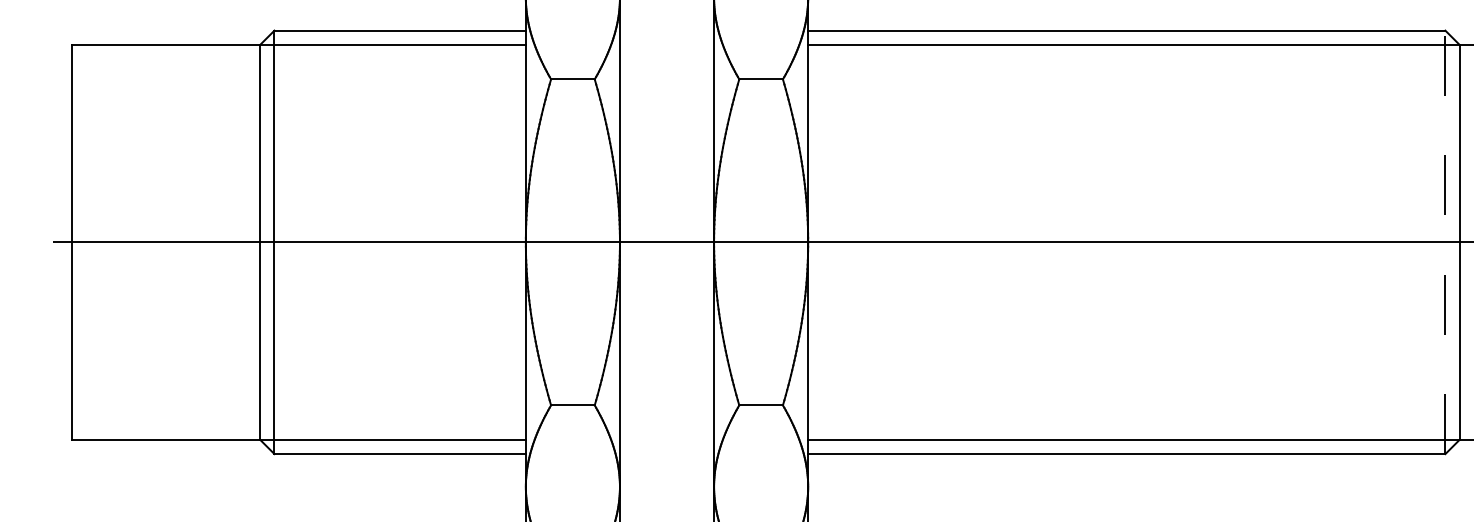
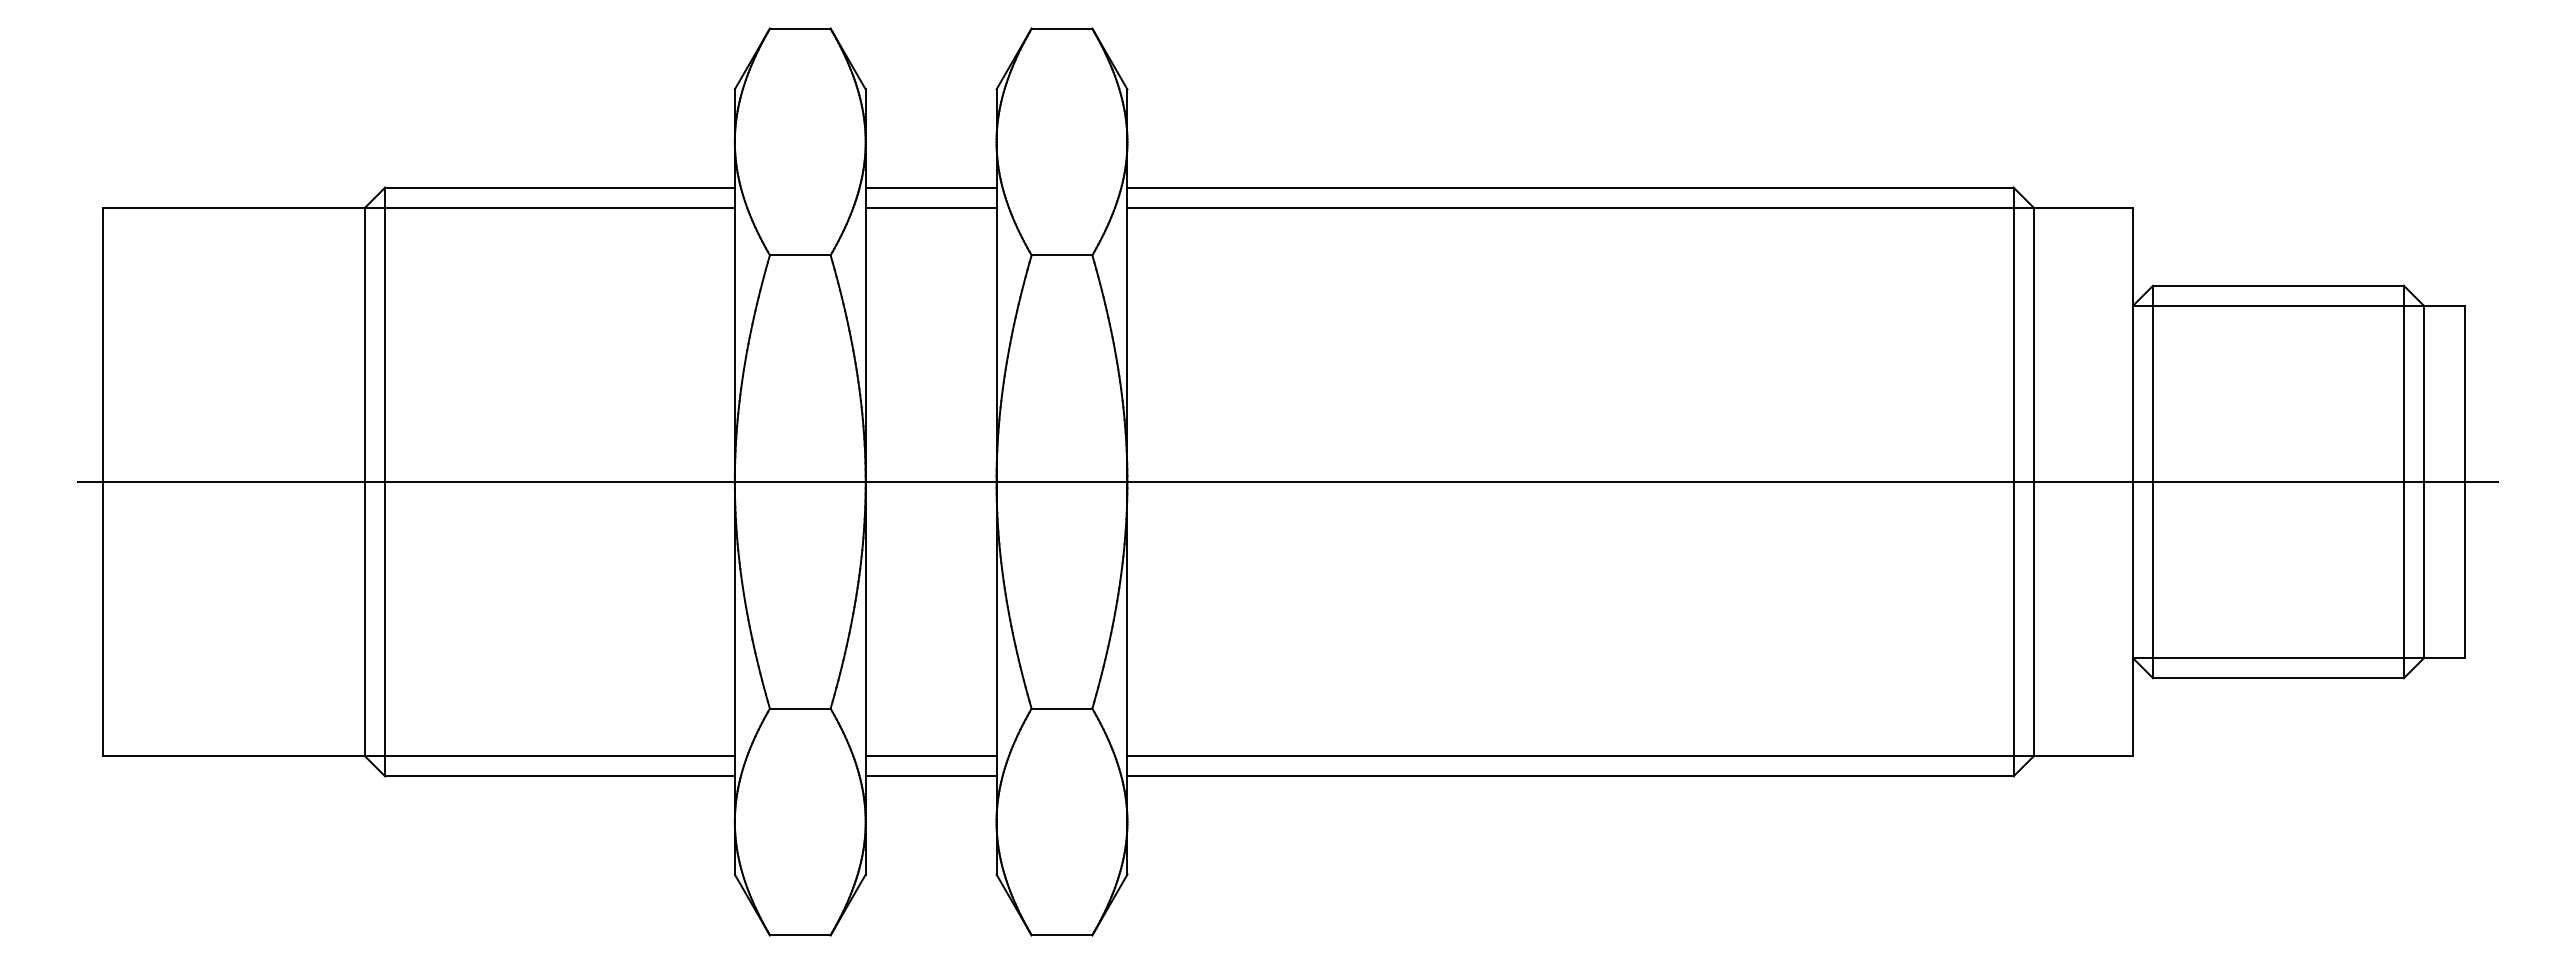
line: (666, 30) -> (930, 187), added
line: (666, 44) -> (930, 207), added
line: (1445, 242) -> (2013, 481), dashed -> solid
line: (666, 439) -> (930, 756), added
line: (666, 454) -> (930, 776), added

